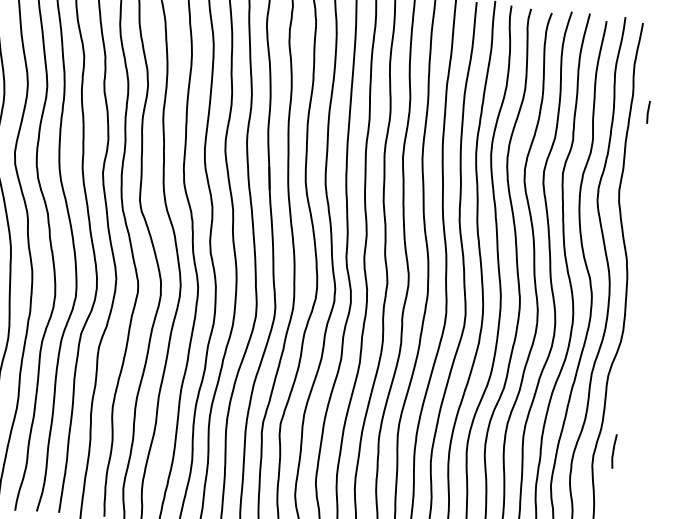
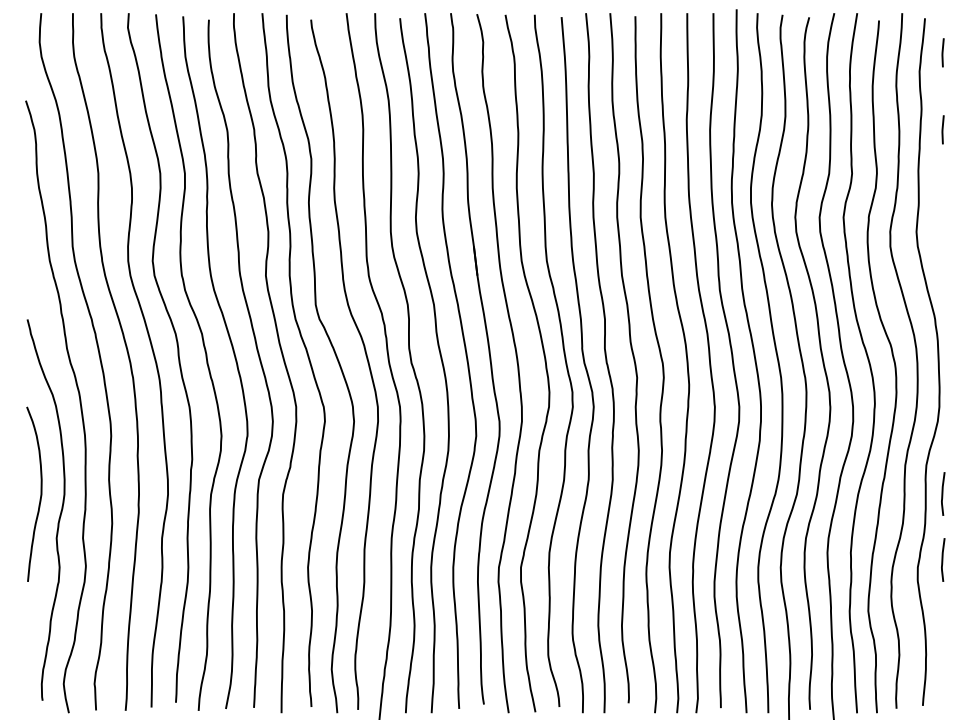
line: (654, 51) -> (942, 52), added
curve: (619, 399) -> (943, 493), added

